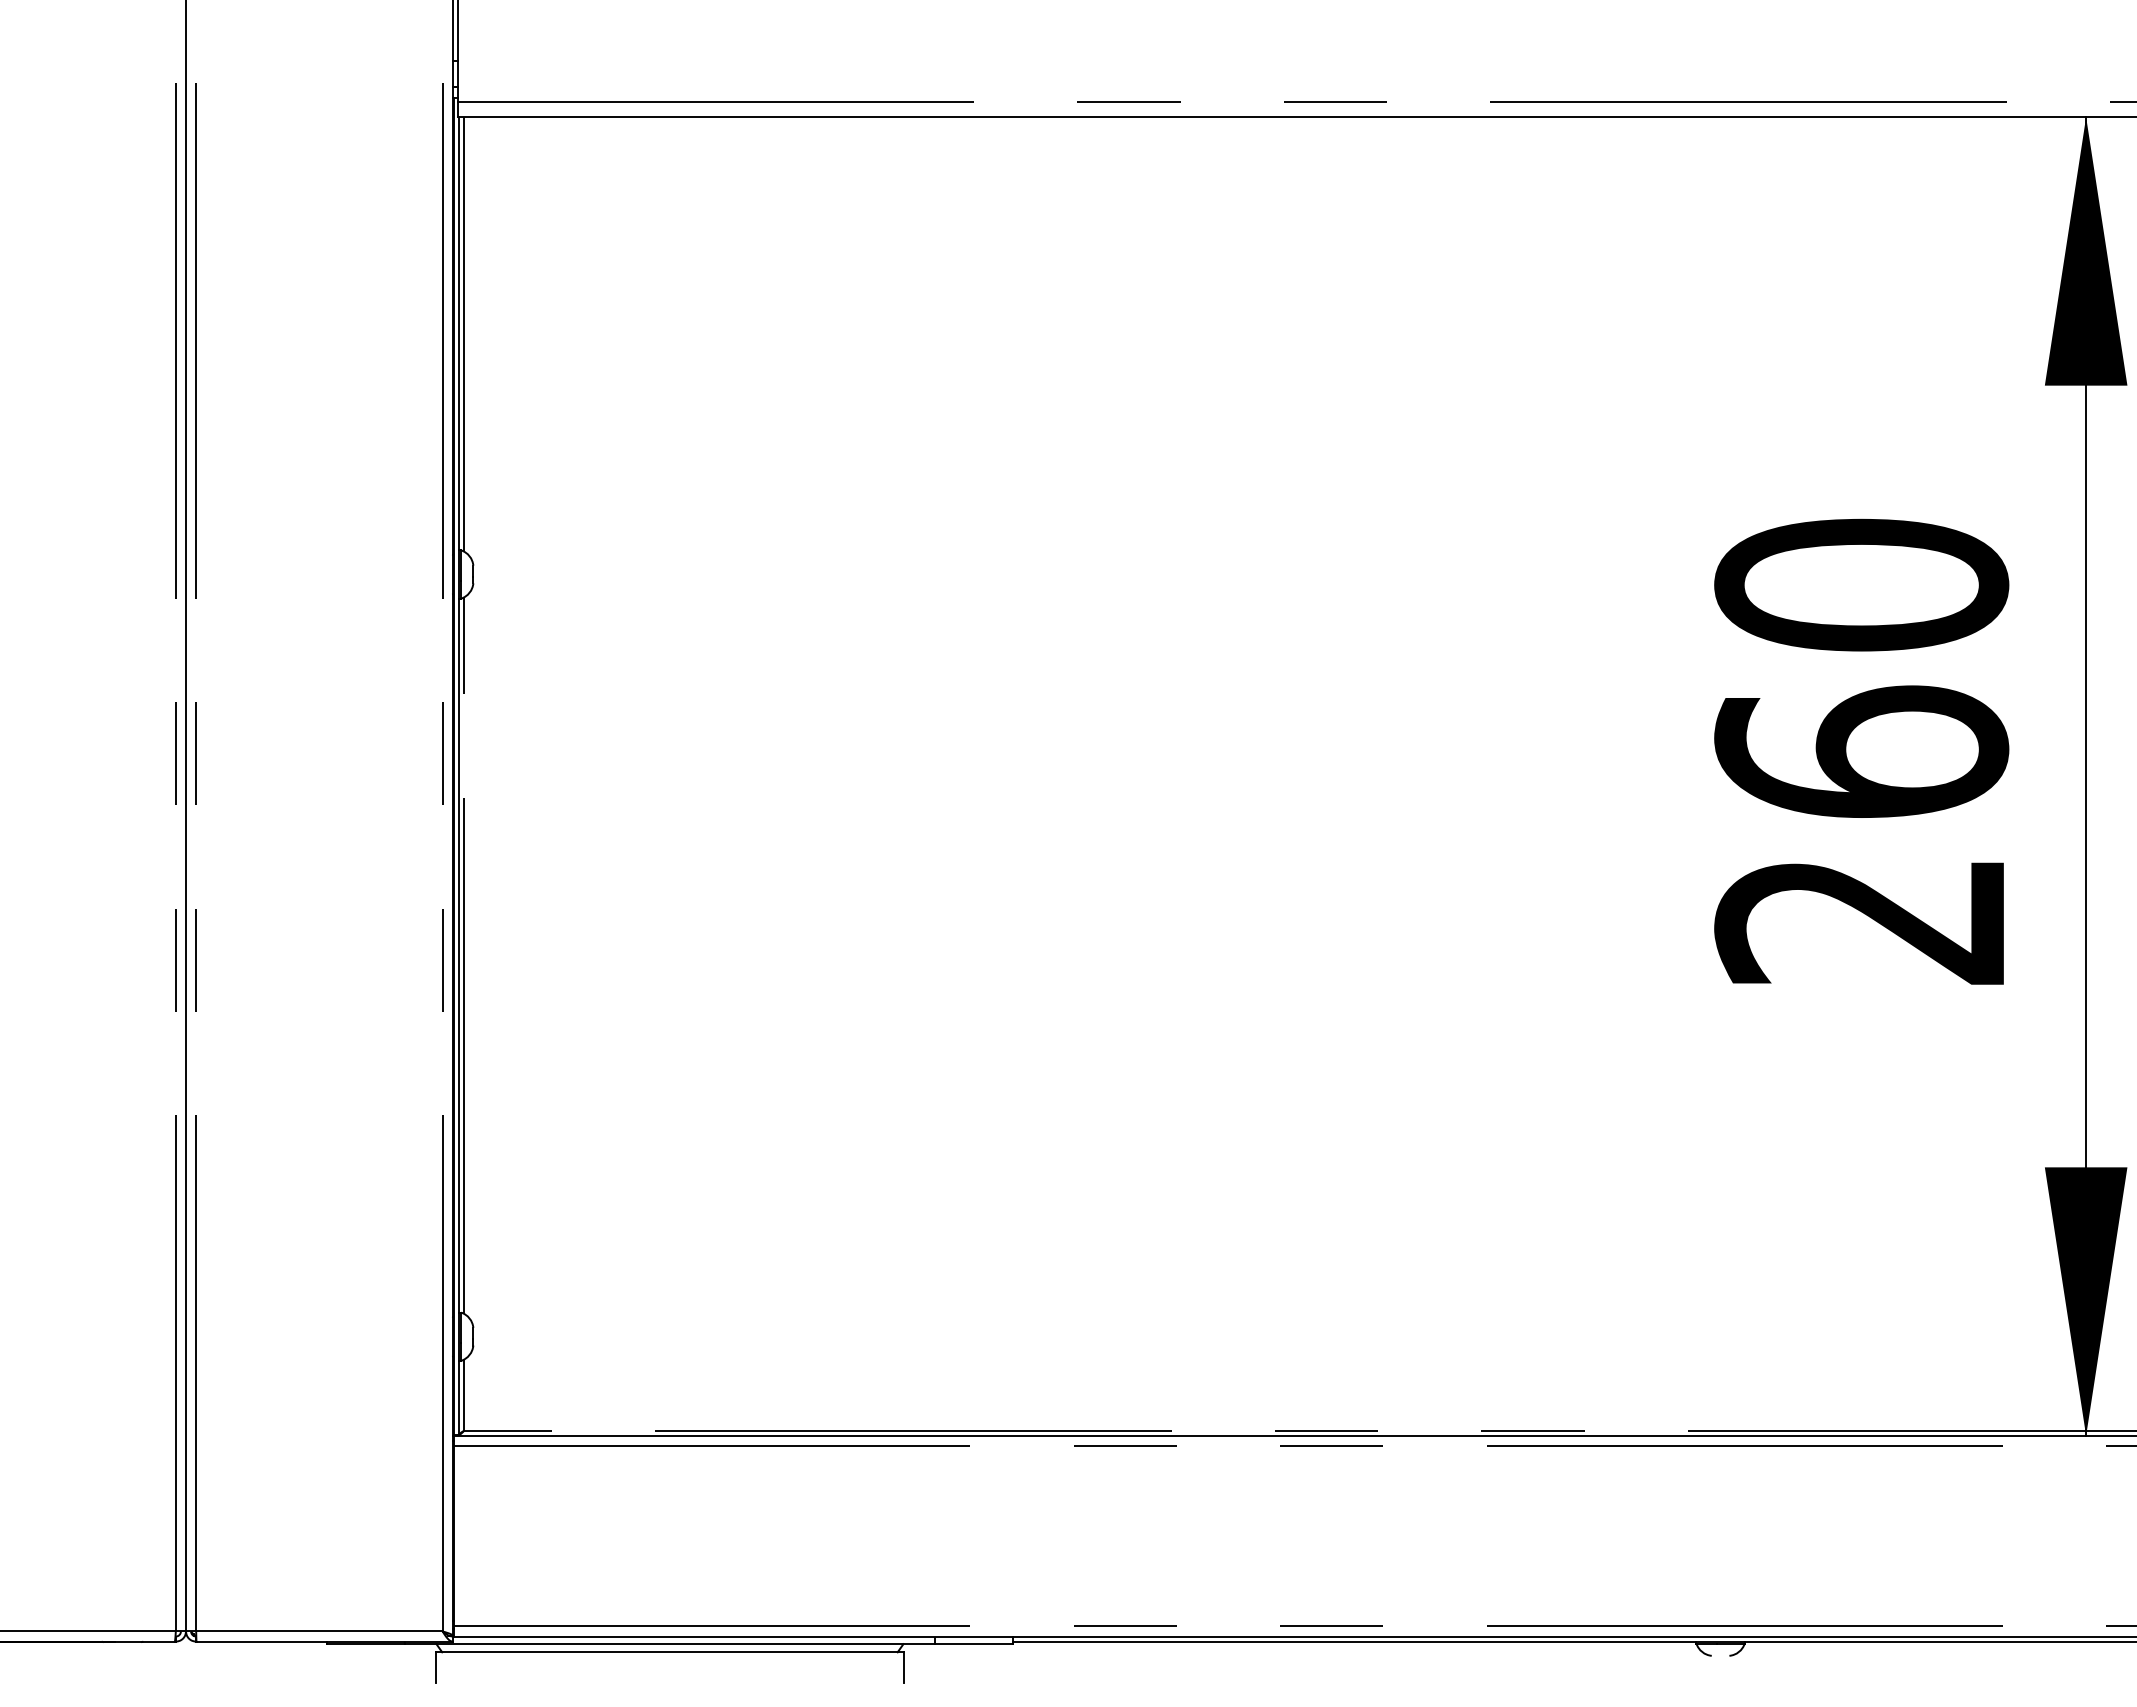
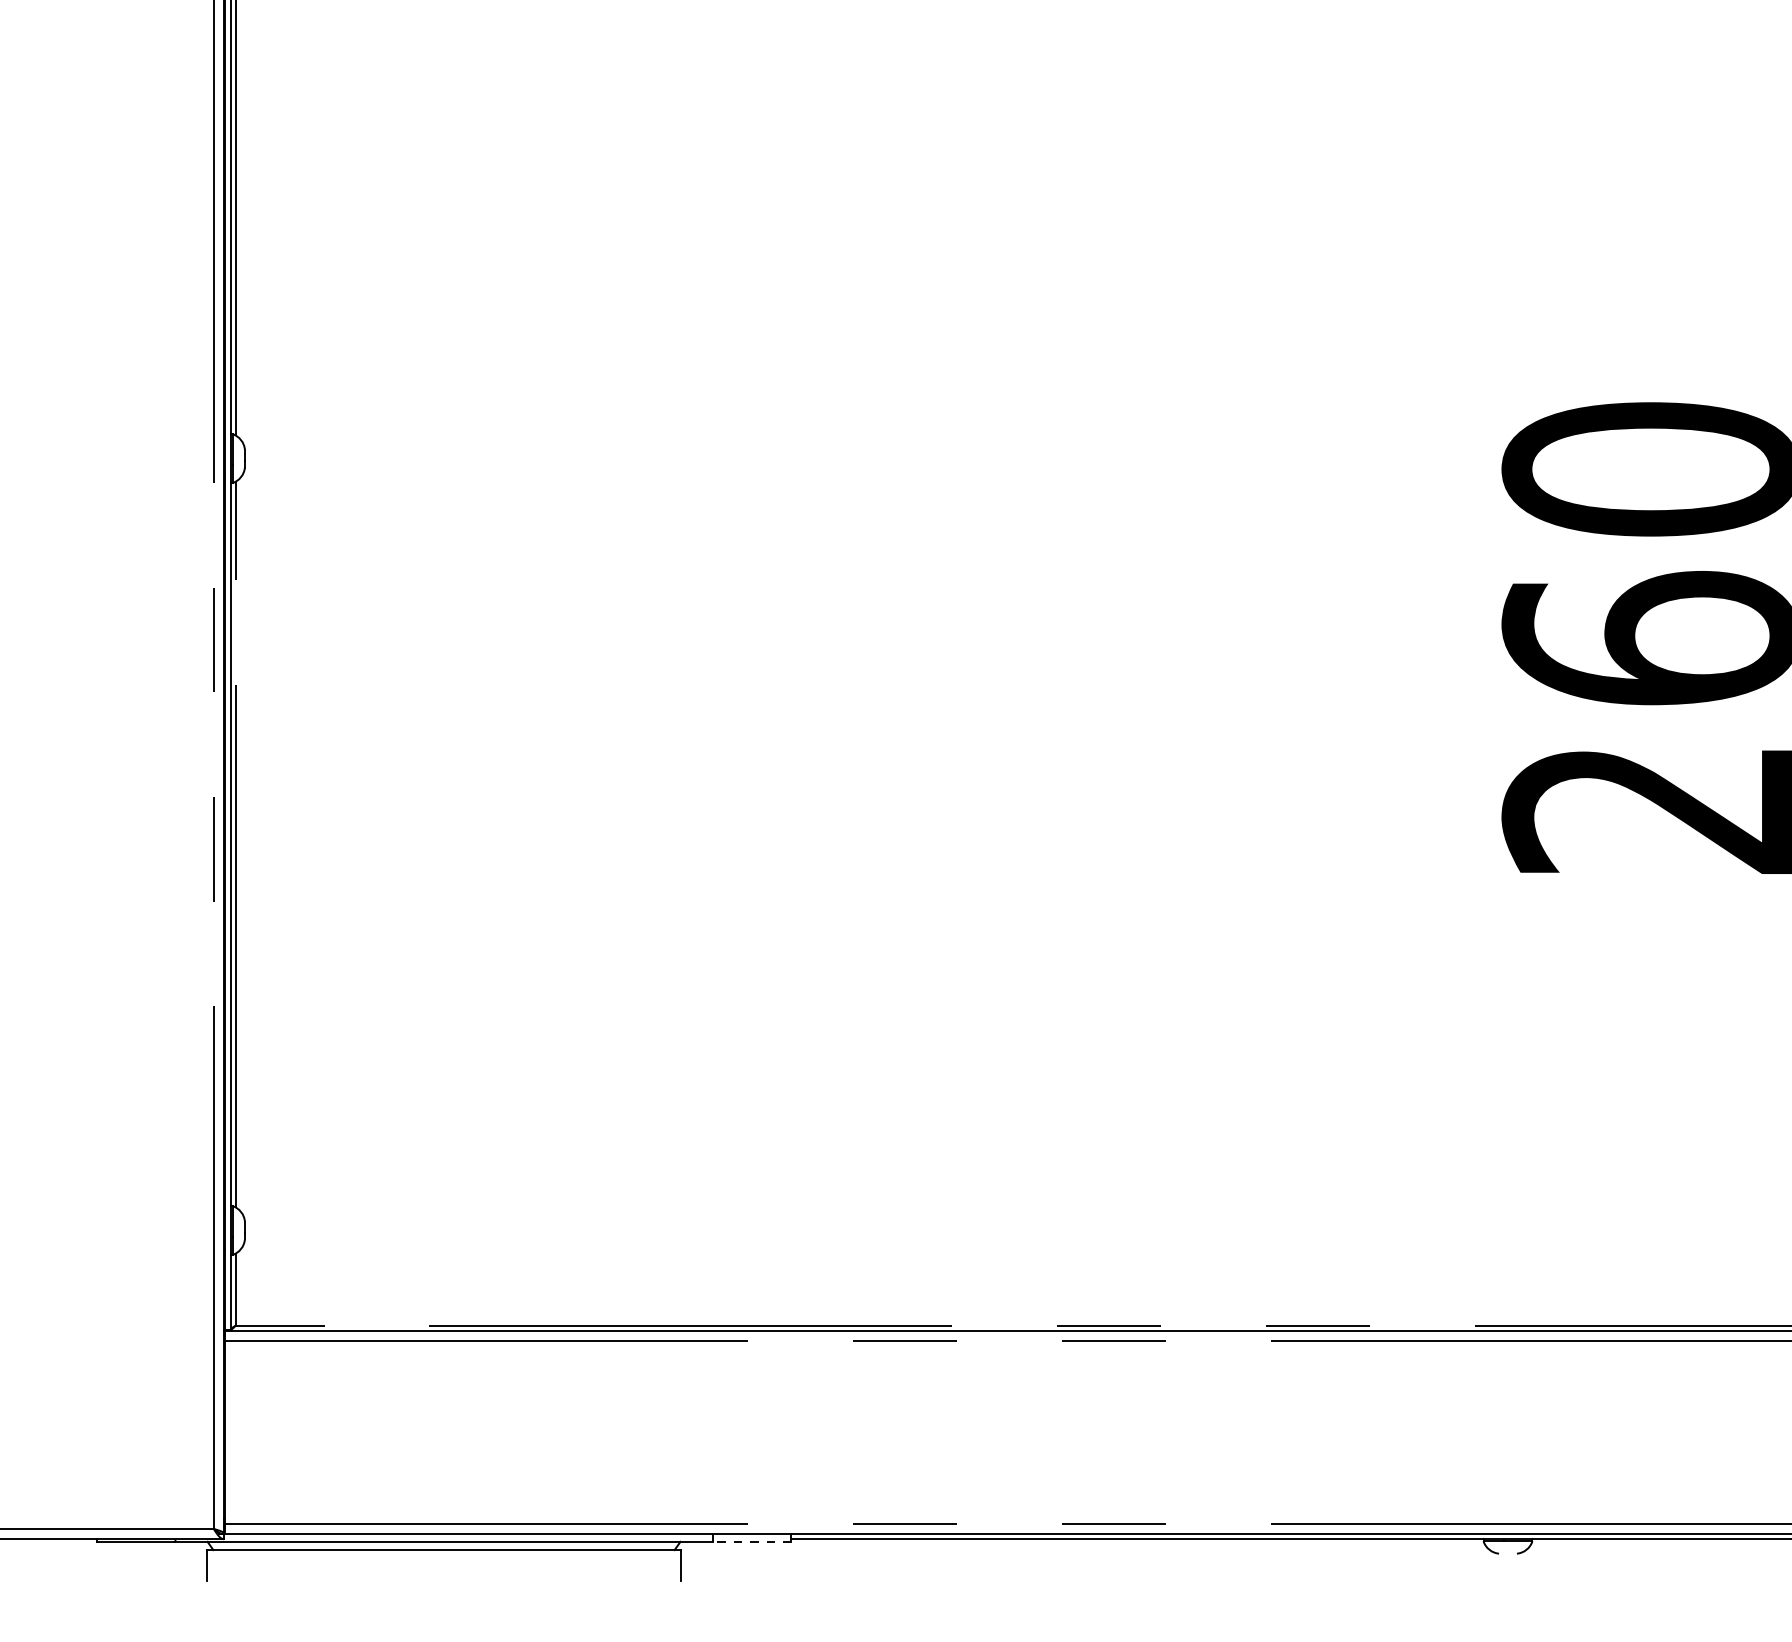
line: (974, 1644) -> (752, 1542), solid -> dashed

